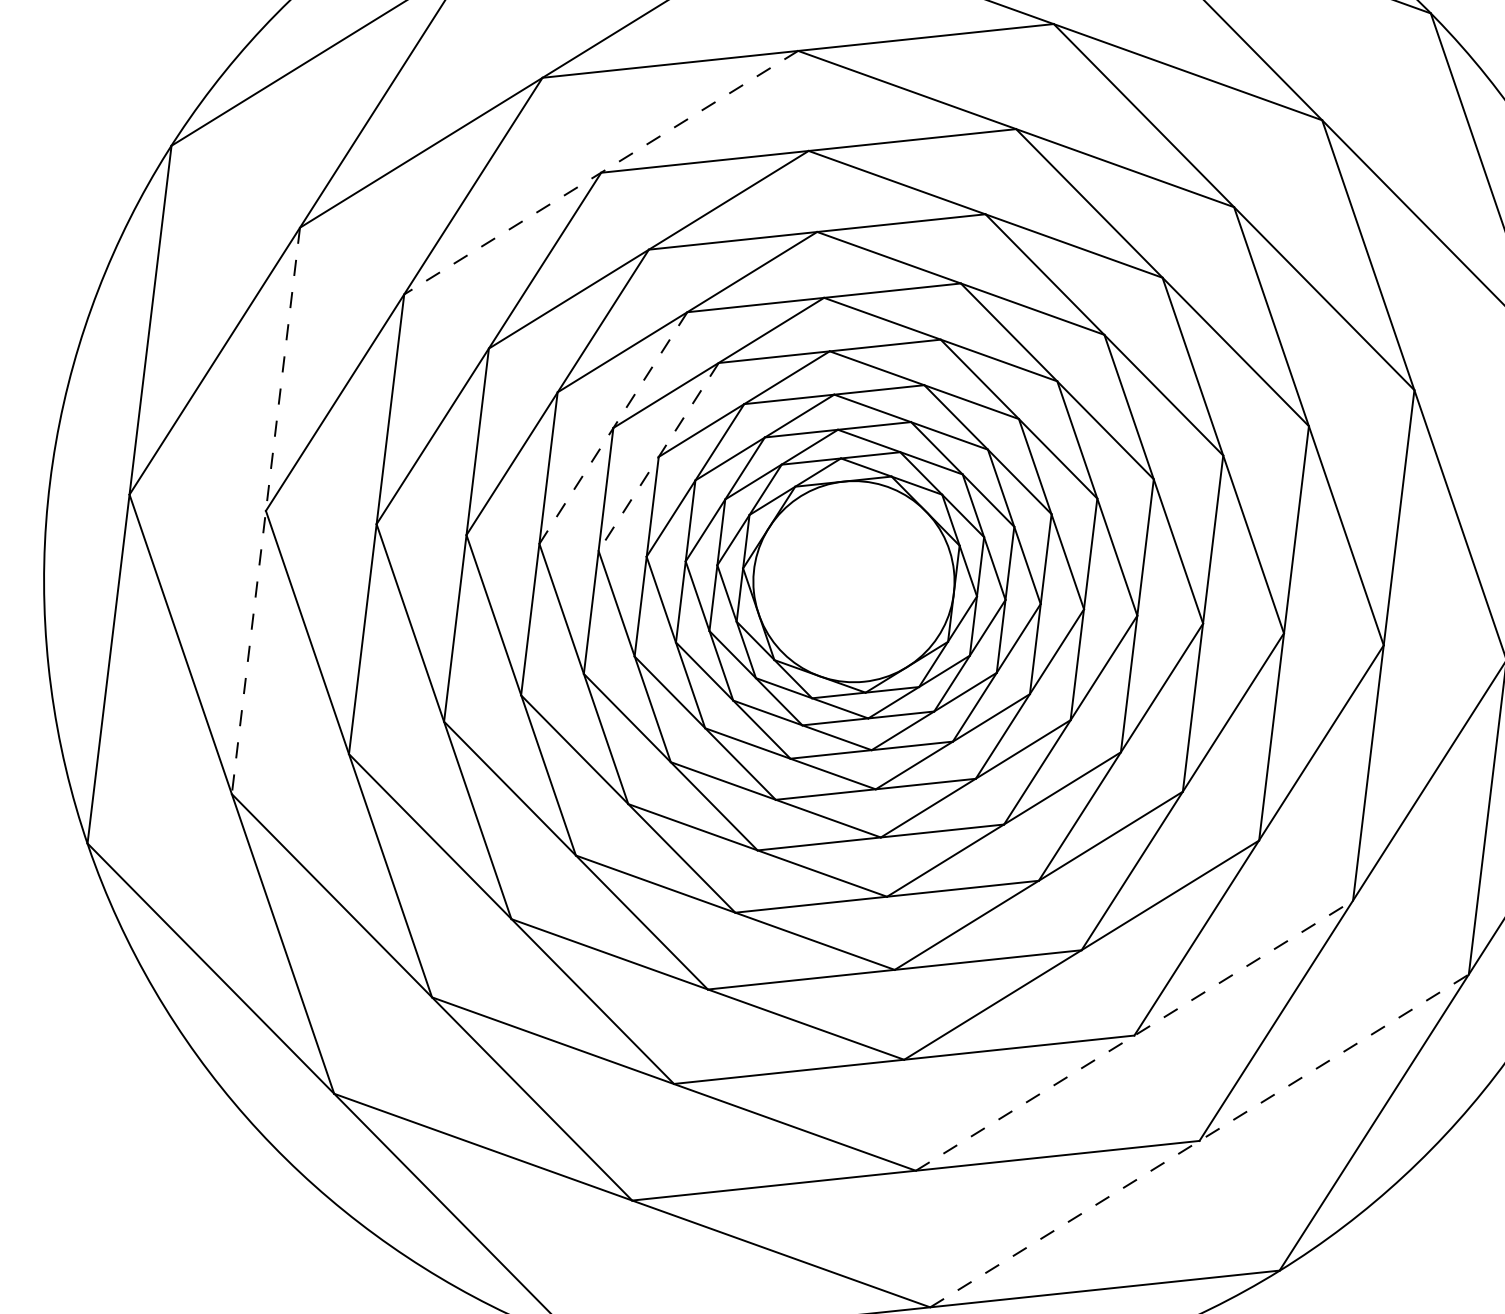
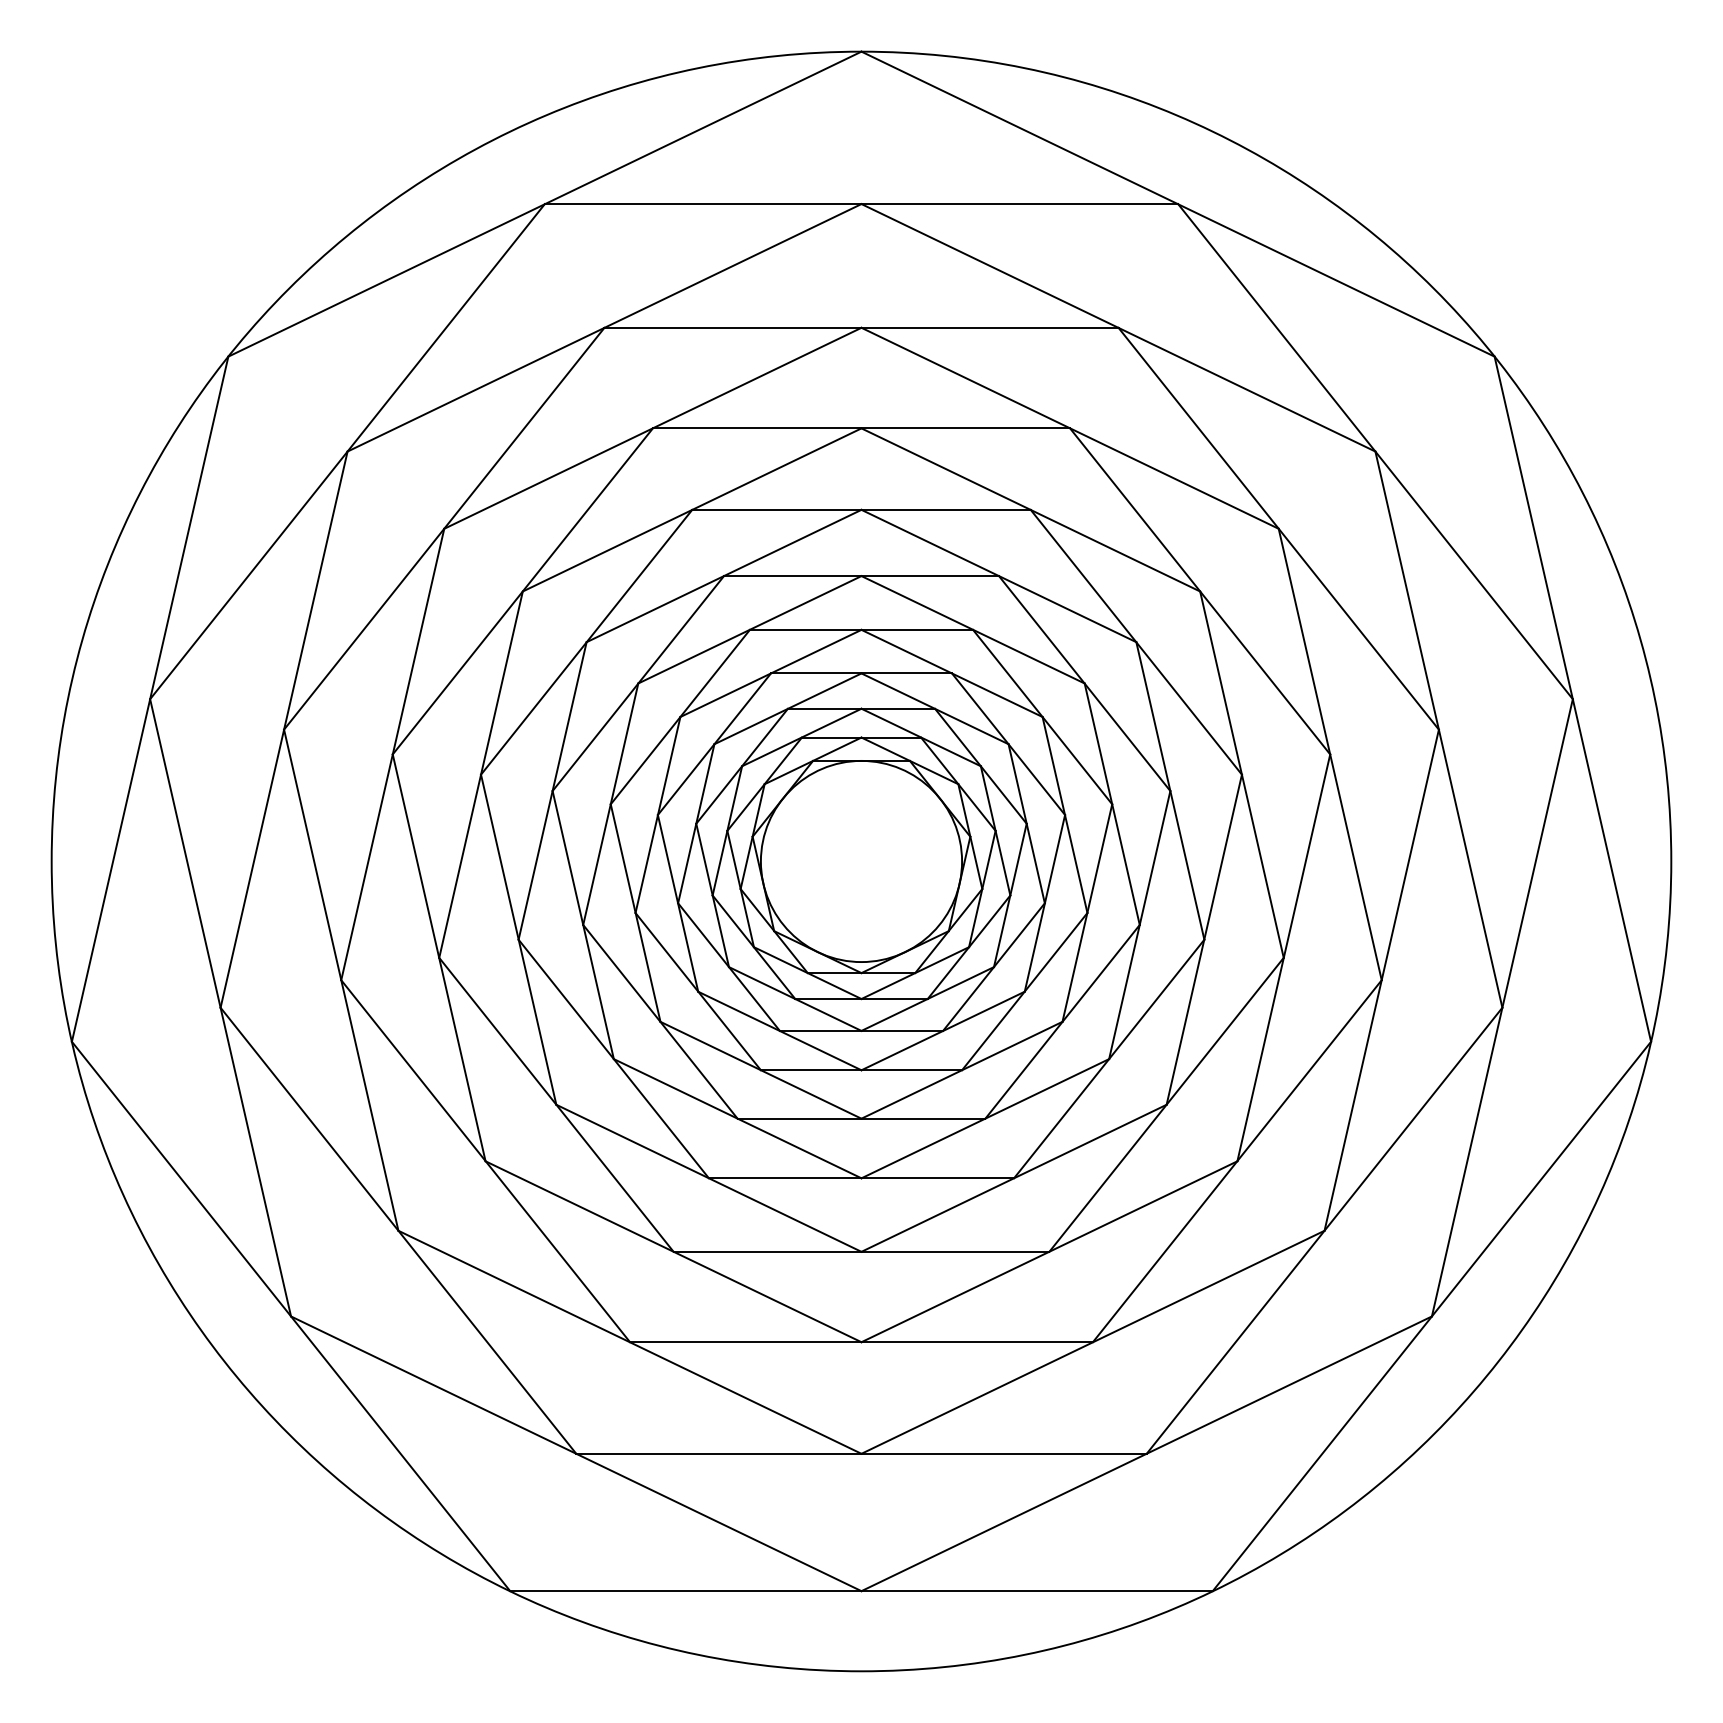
line: (600, 172) -> (652, 428), dashed -> solid
line: (613, 427) -> (638, 683), dashed -> solid
line: (658, 457) -> (680, 717), dashed -> solid
line: (265, 511) -> (283, 730), dashed -> solid
line: (1134, 1035) -> (1093, 1342), dashed -> solid
line: (1199, 1140) -> (1146, 1453), dashed -> solid

